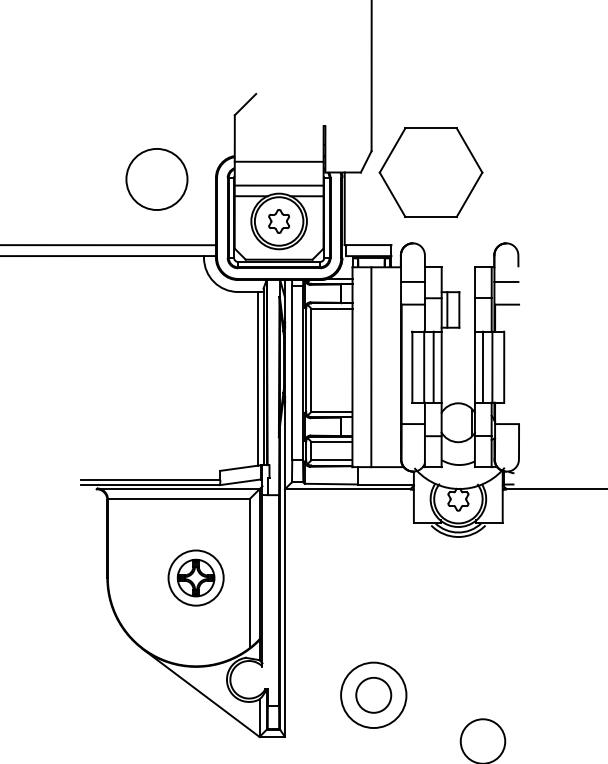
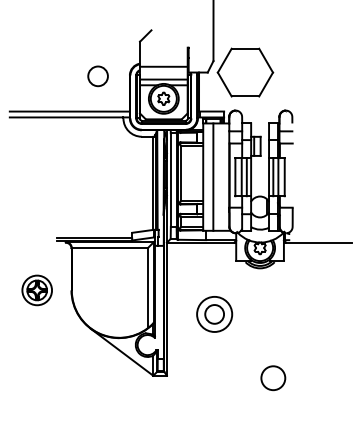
circle: (155, 179) -> (97, 76), size x0.6
part: (194, 578) -> (36, 290), moved
part: (373, 695) -> (214, 314), moved

